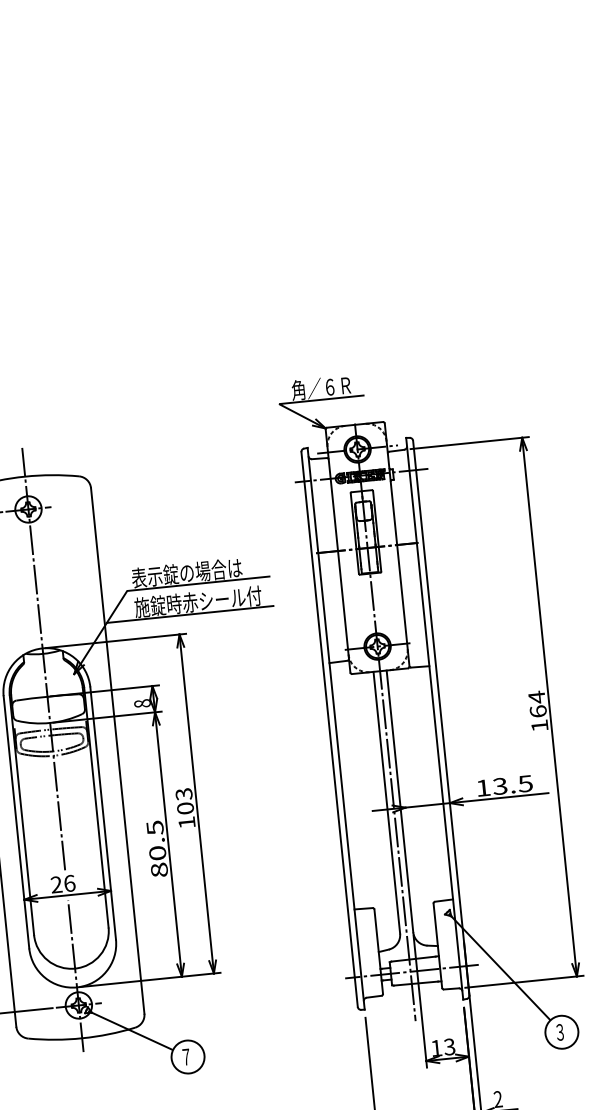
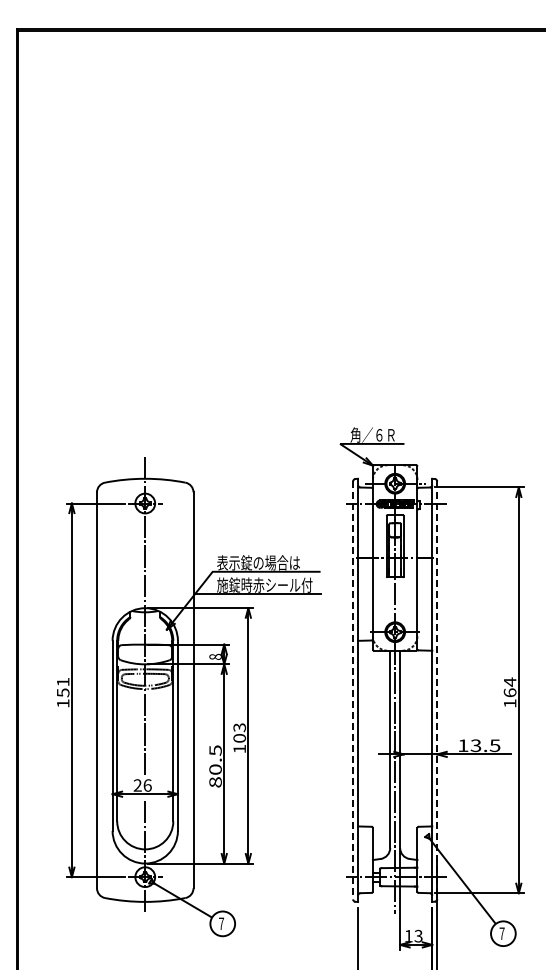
line: (441, 718) -> (437, 690), solid -> dashed
line: (330, 729) -> (353, 690), solid -> dashed
text: (559, 1032) -> (501, 933), ３ -> ７

